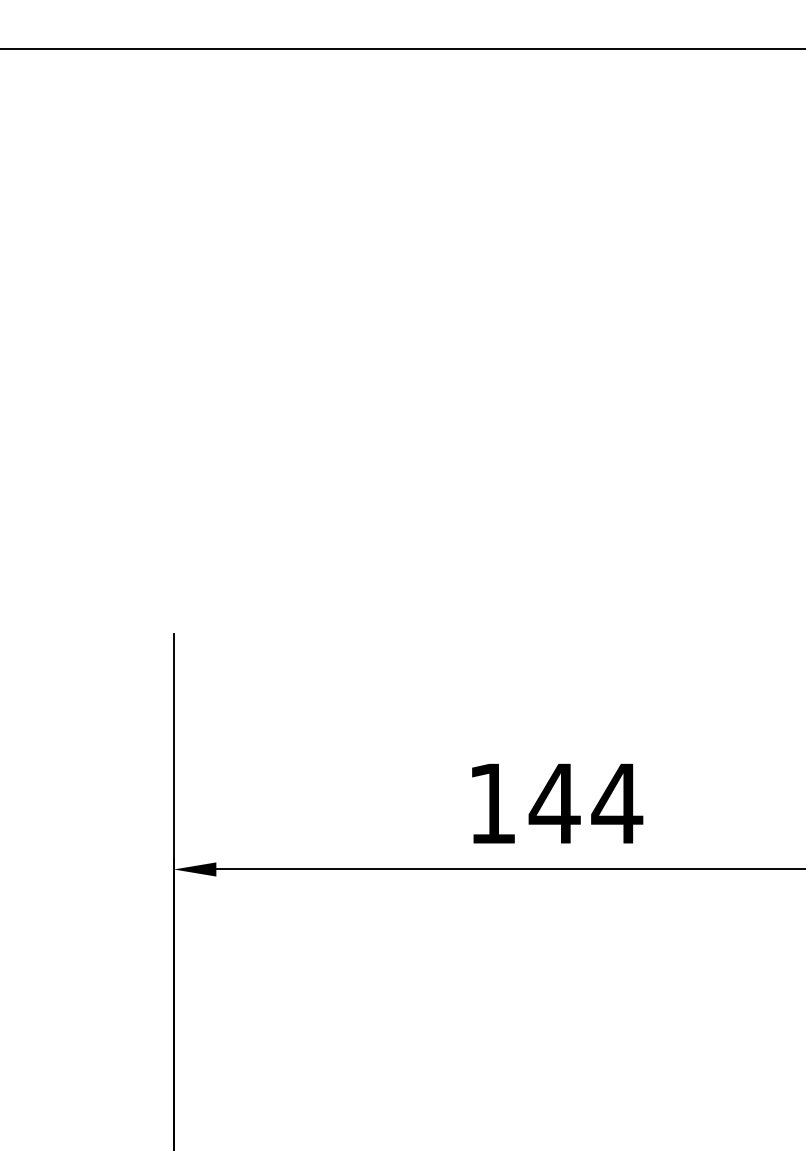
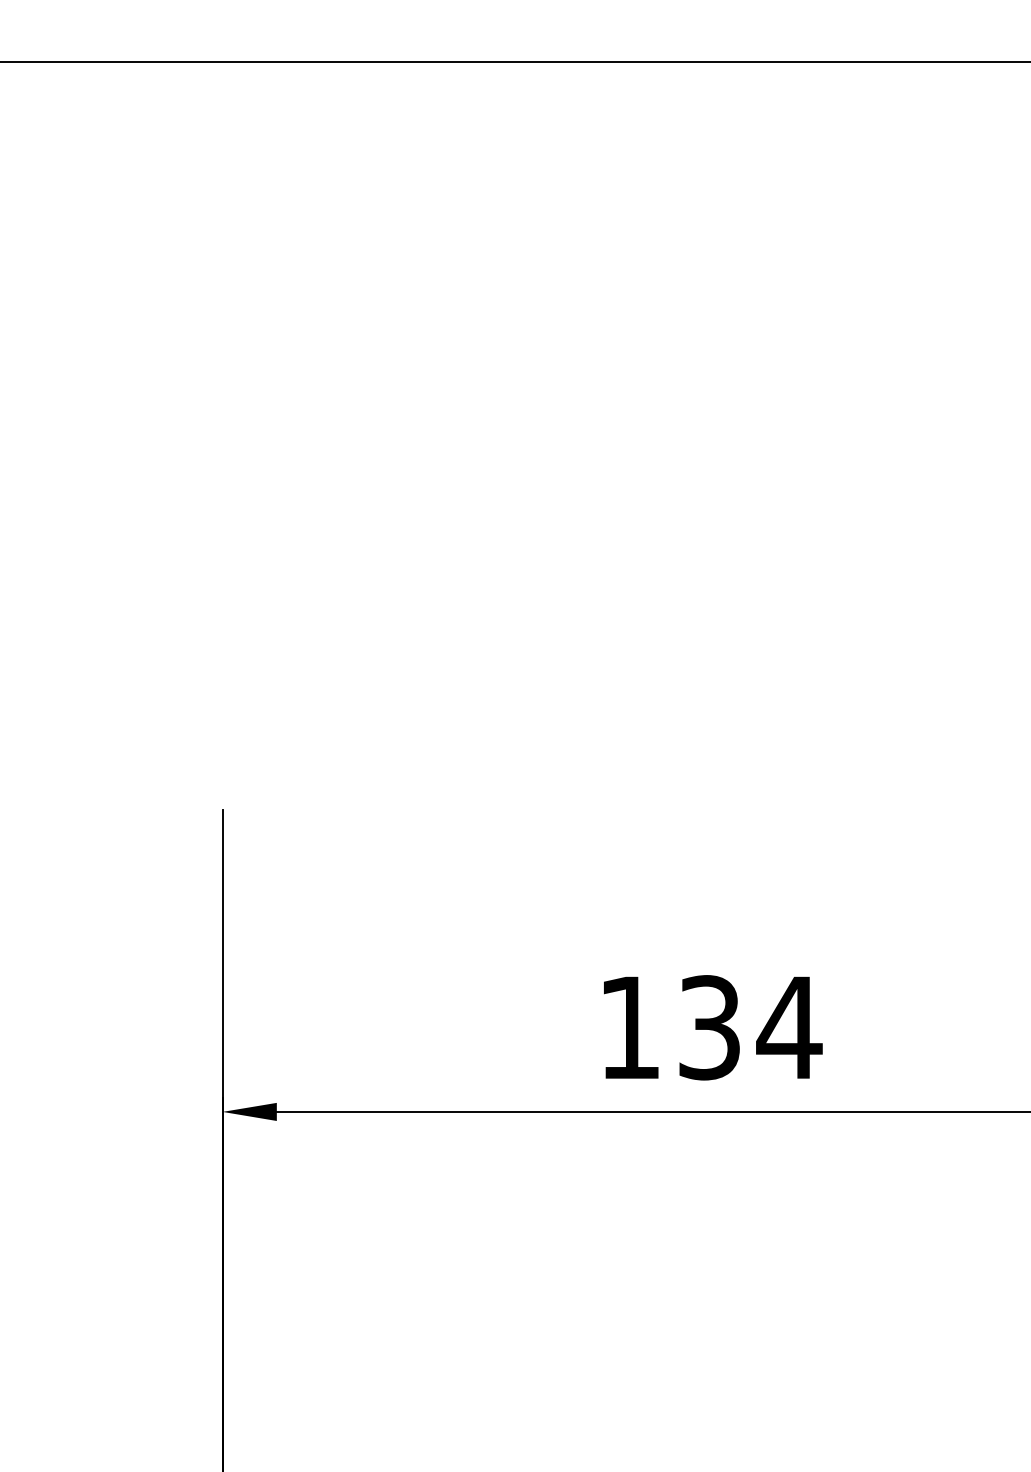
text: (554, 803) -> (709, 1027), 144 -> 134

